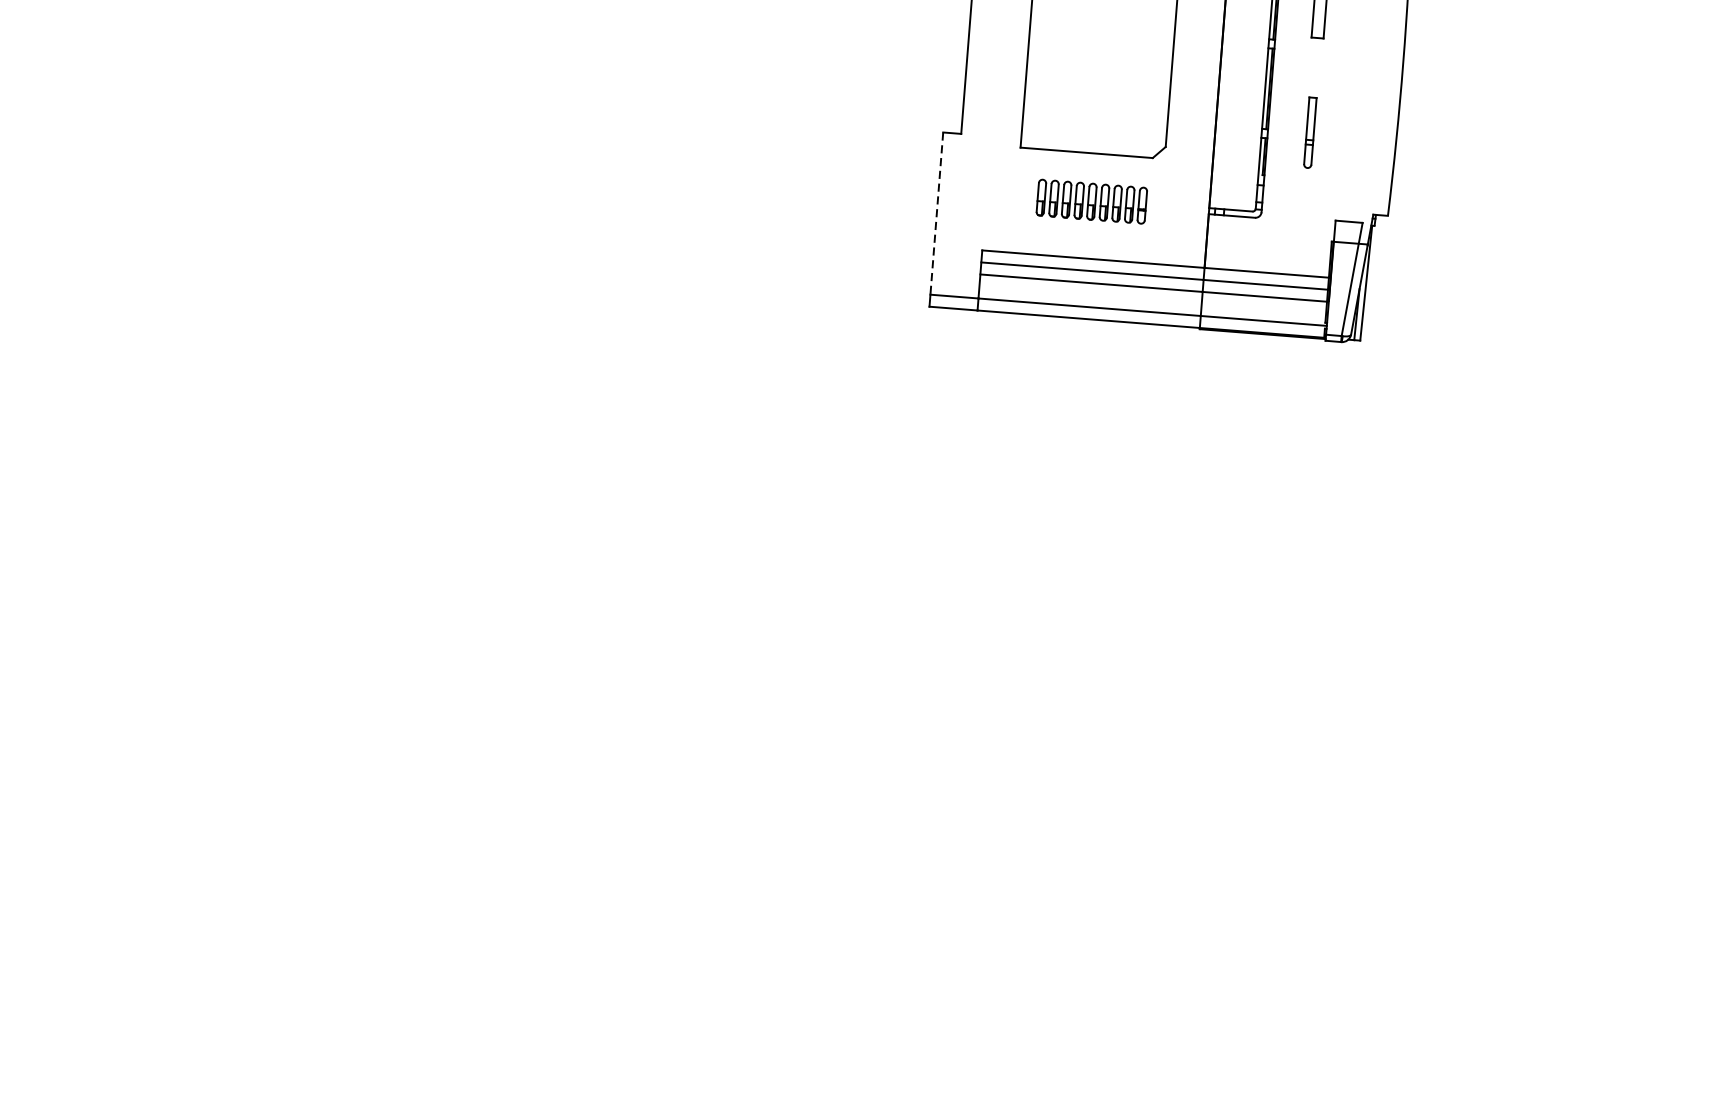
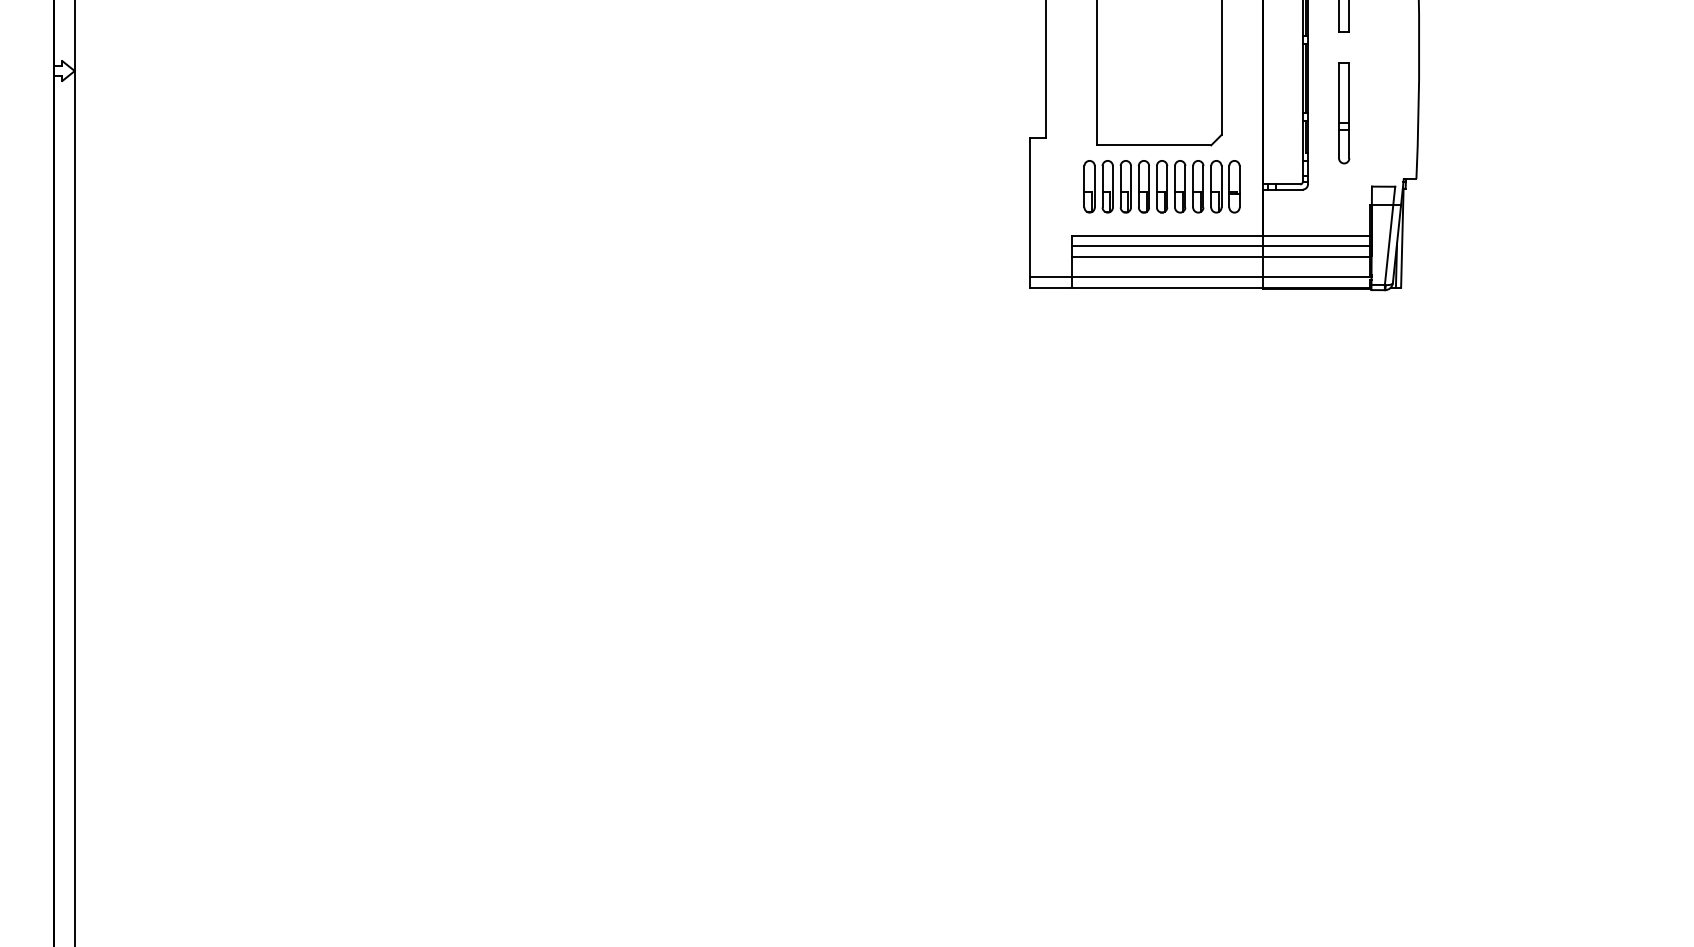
part: (1310, 133) -> (1344, 113), size x1.67
part: (1091, 201) -> (1161, 186), size x1.67
line: (937, 213) -> (1030, 207), dashed -> solid

